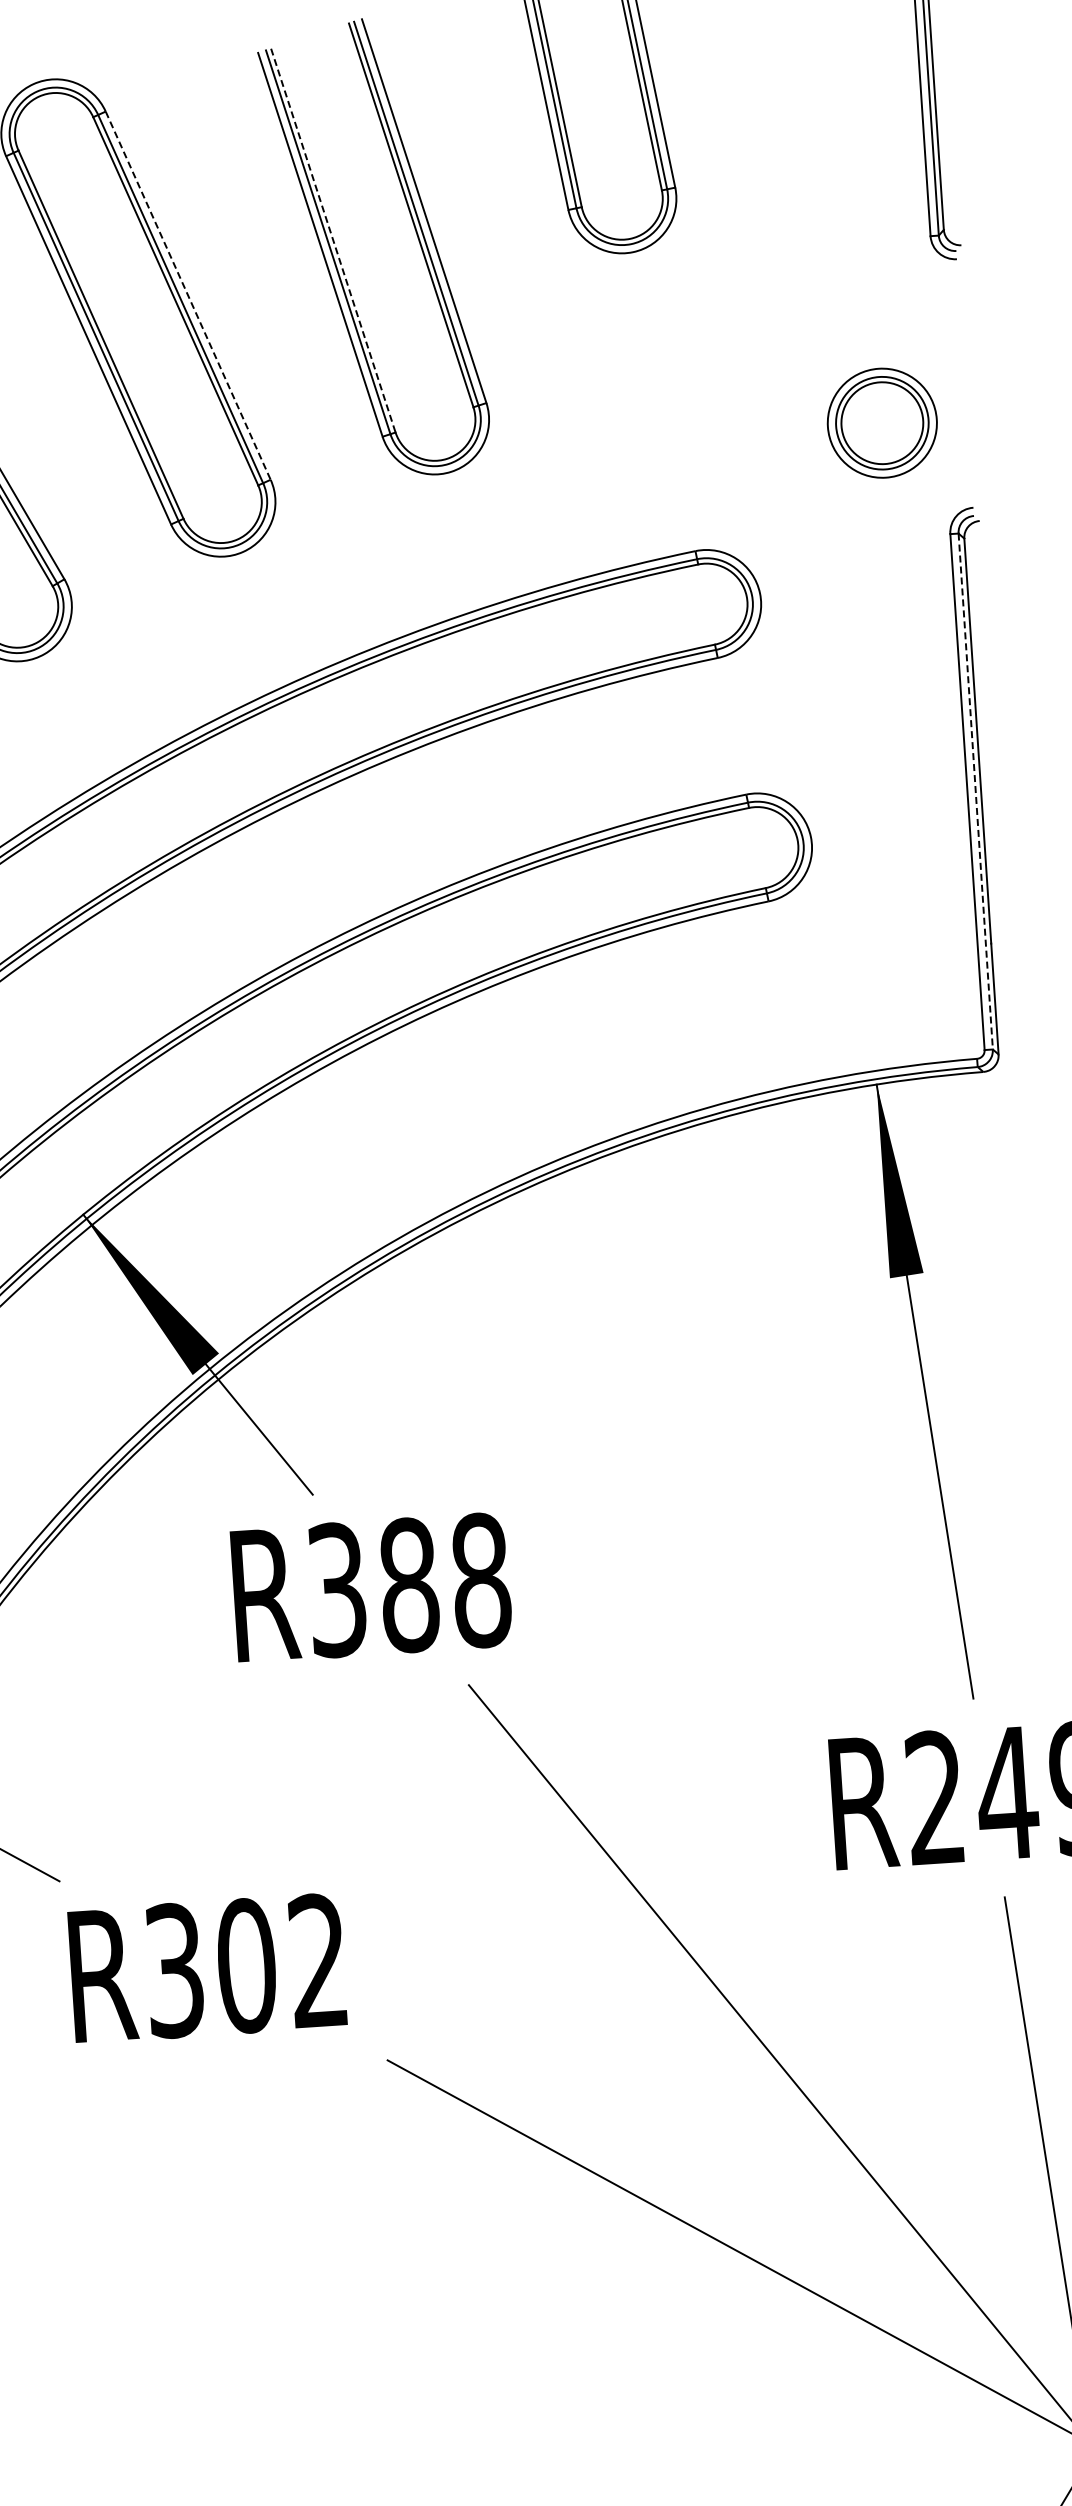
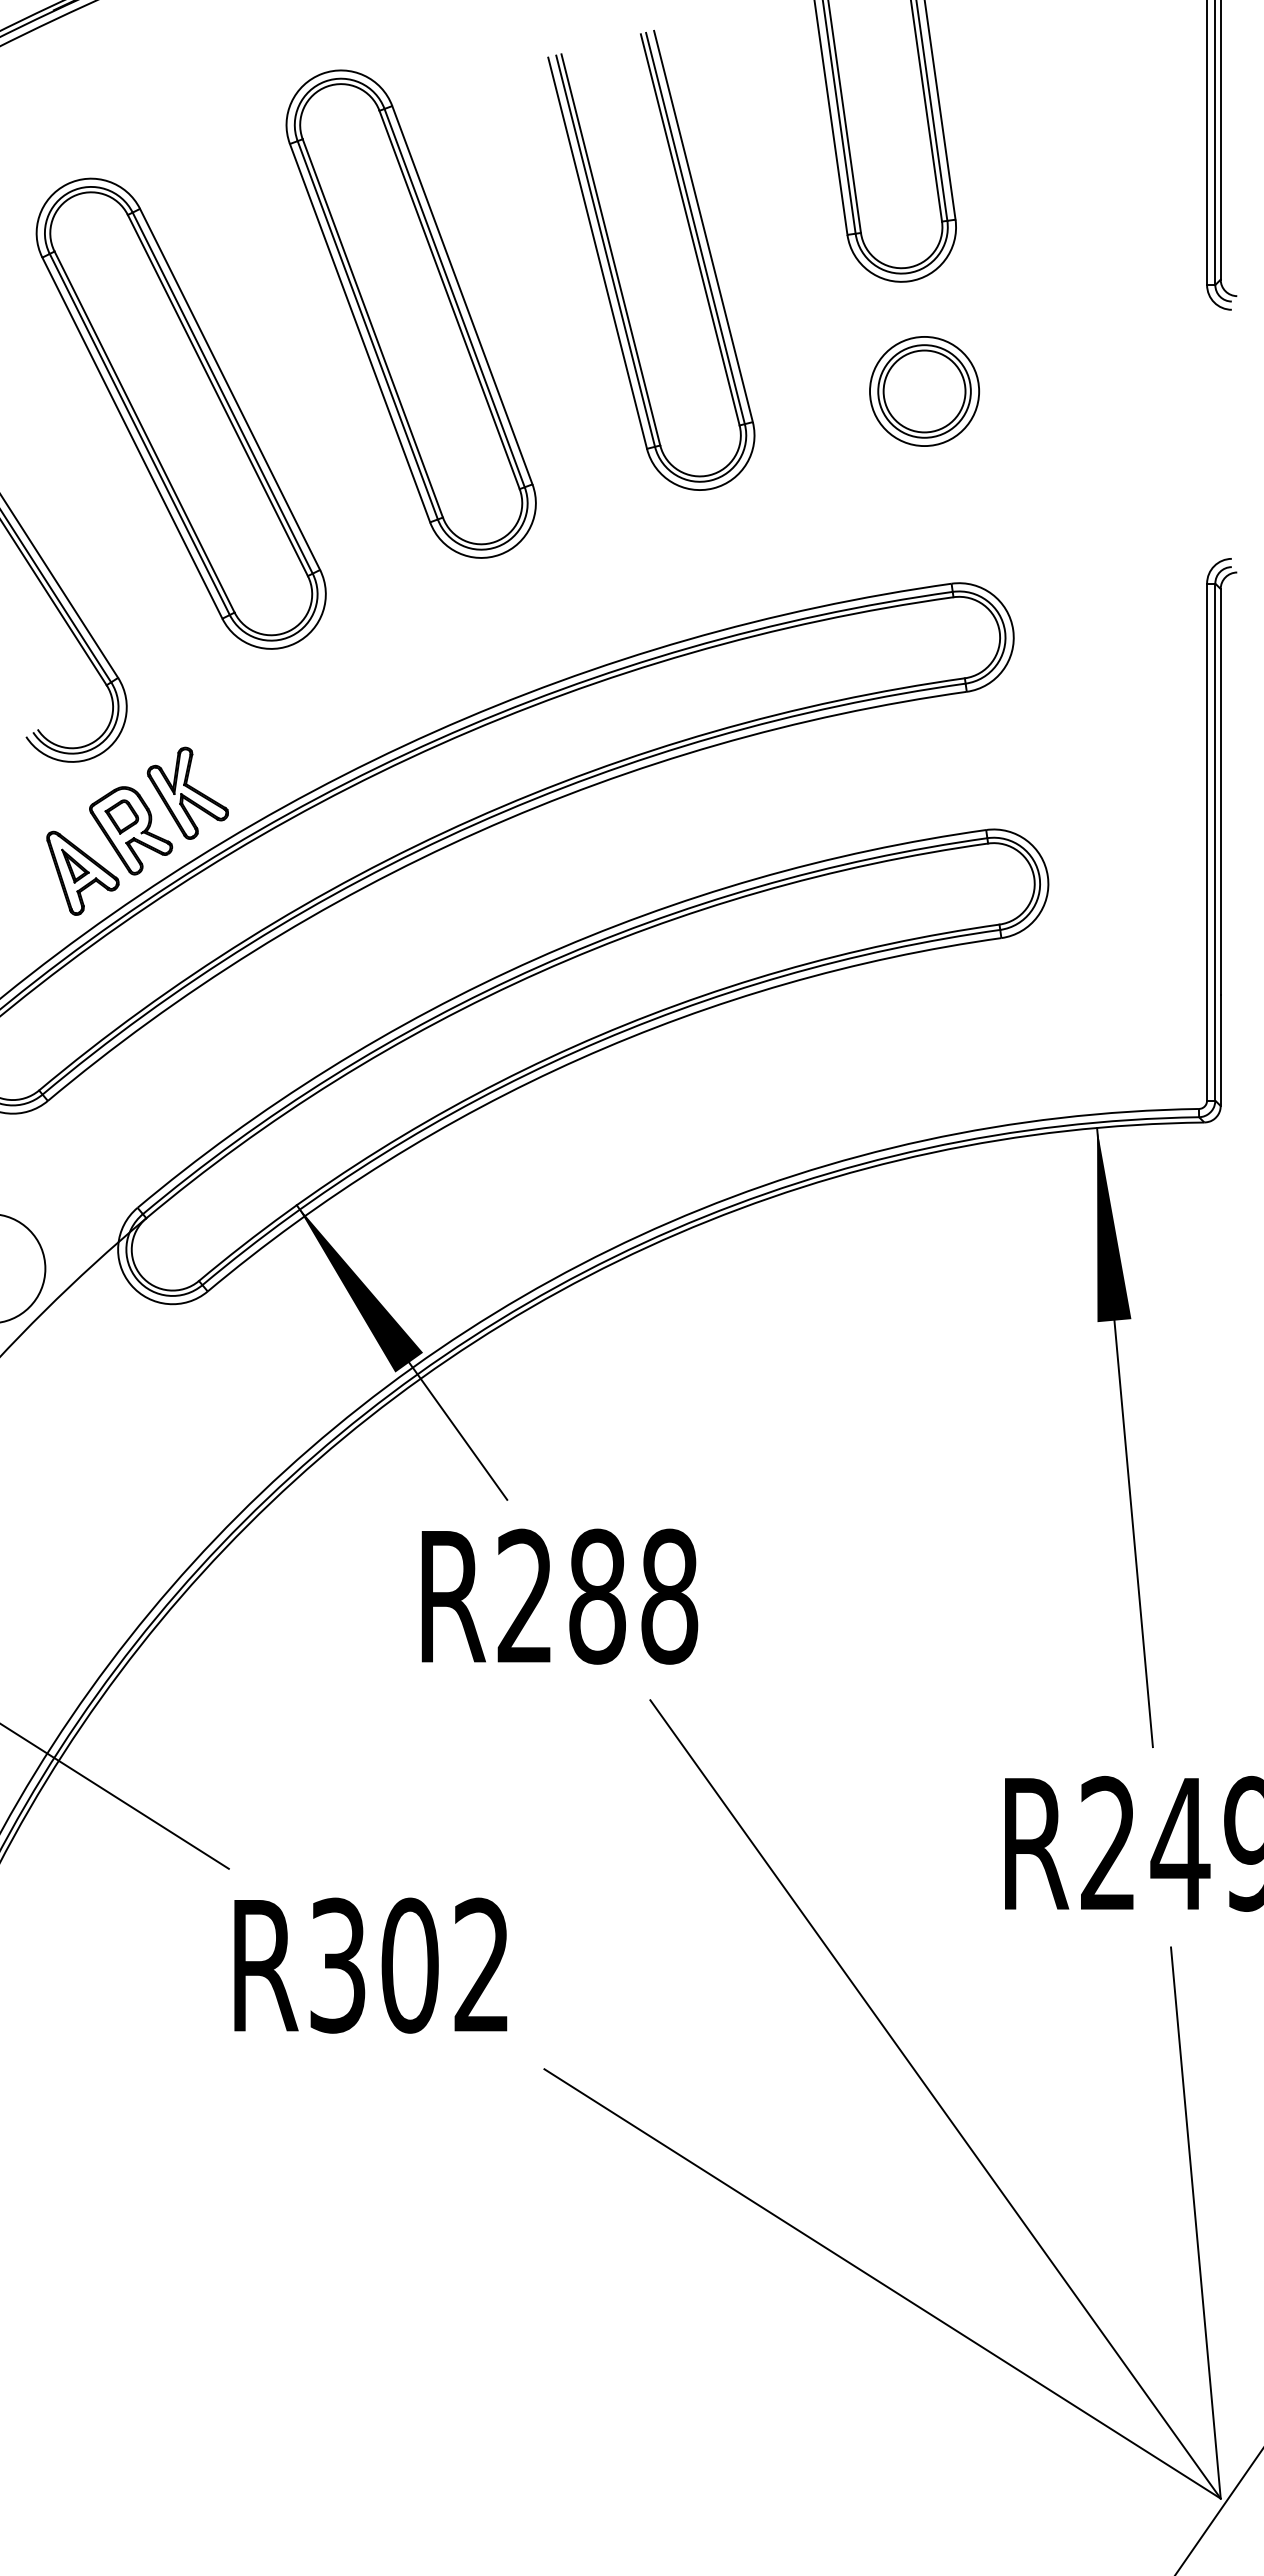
line: (332, 240) -> (610, 249), dashed -> solid
line: (188, 295) -> (462, 295), dashed -> solid
part: (882, 423) -> (924, 391), moved
line: (975, 791) -> (1215, 842), dashed -> solid
text: (336, 1589) -> (524, 1596), R388 -> R288

